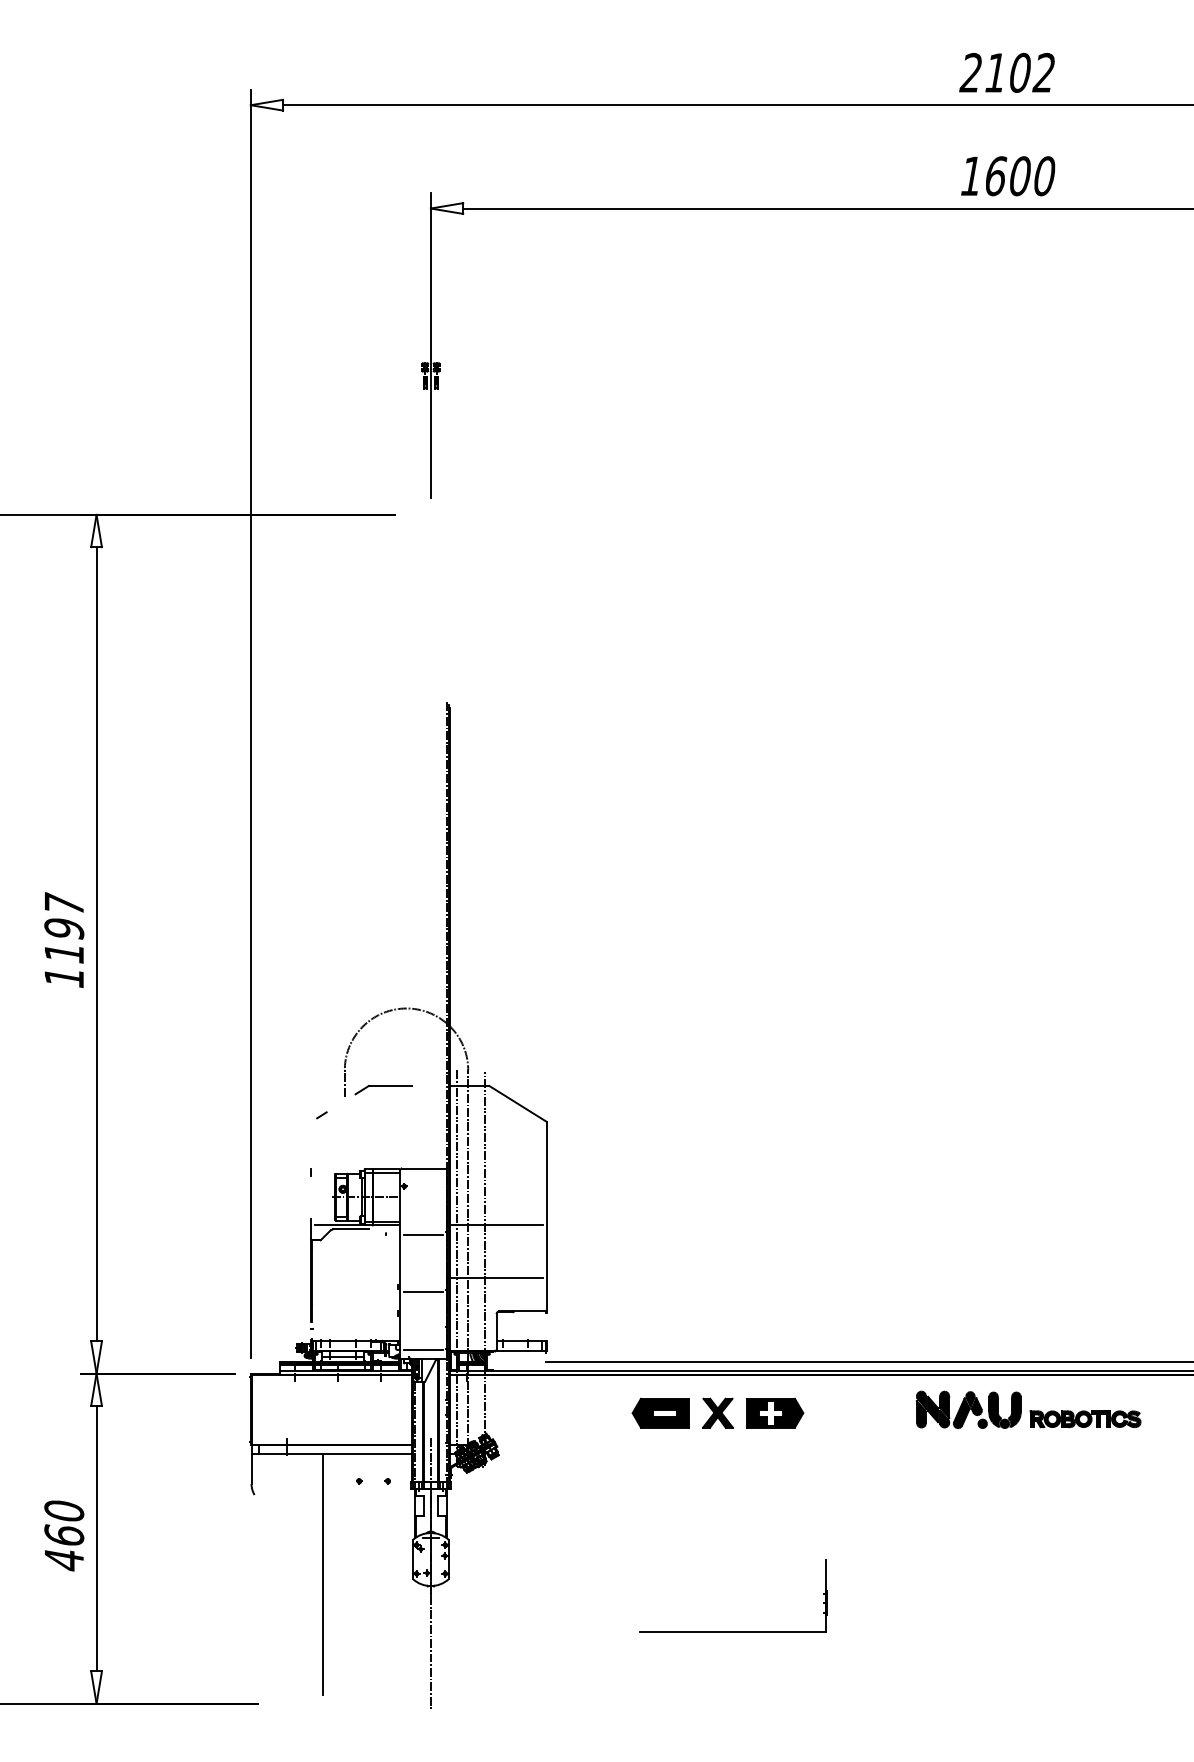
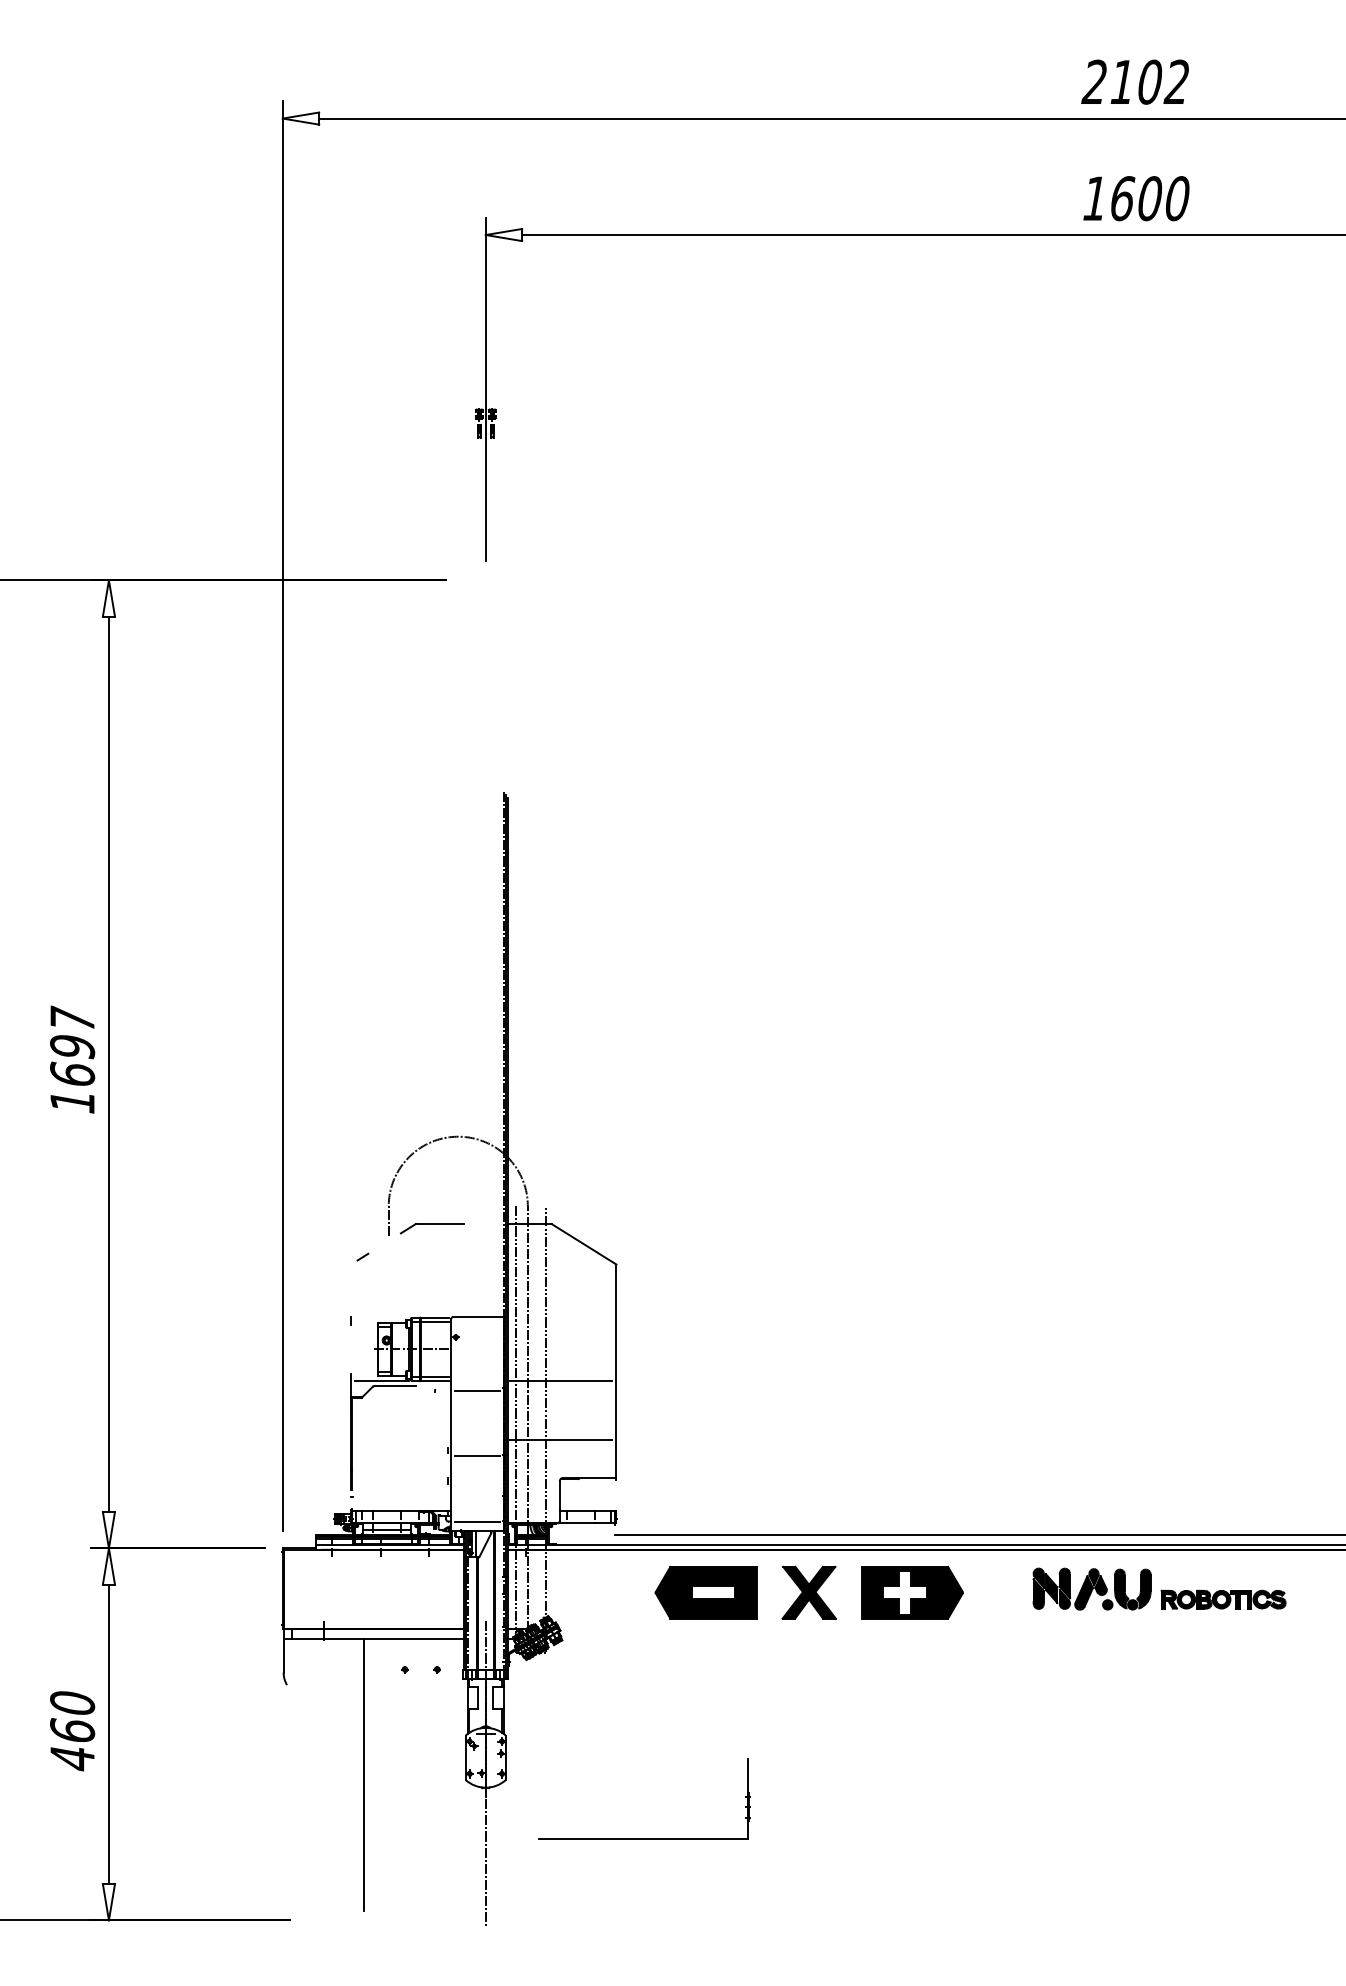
text: (64, 952) -> (72, 1073), 1197 -> 1697
part: (718, 1412) -> (809, 1592), size x1.6
part: (734, 1631) -> (644, 1838), moved

